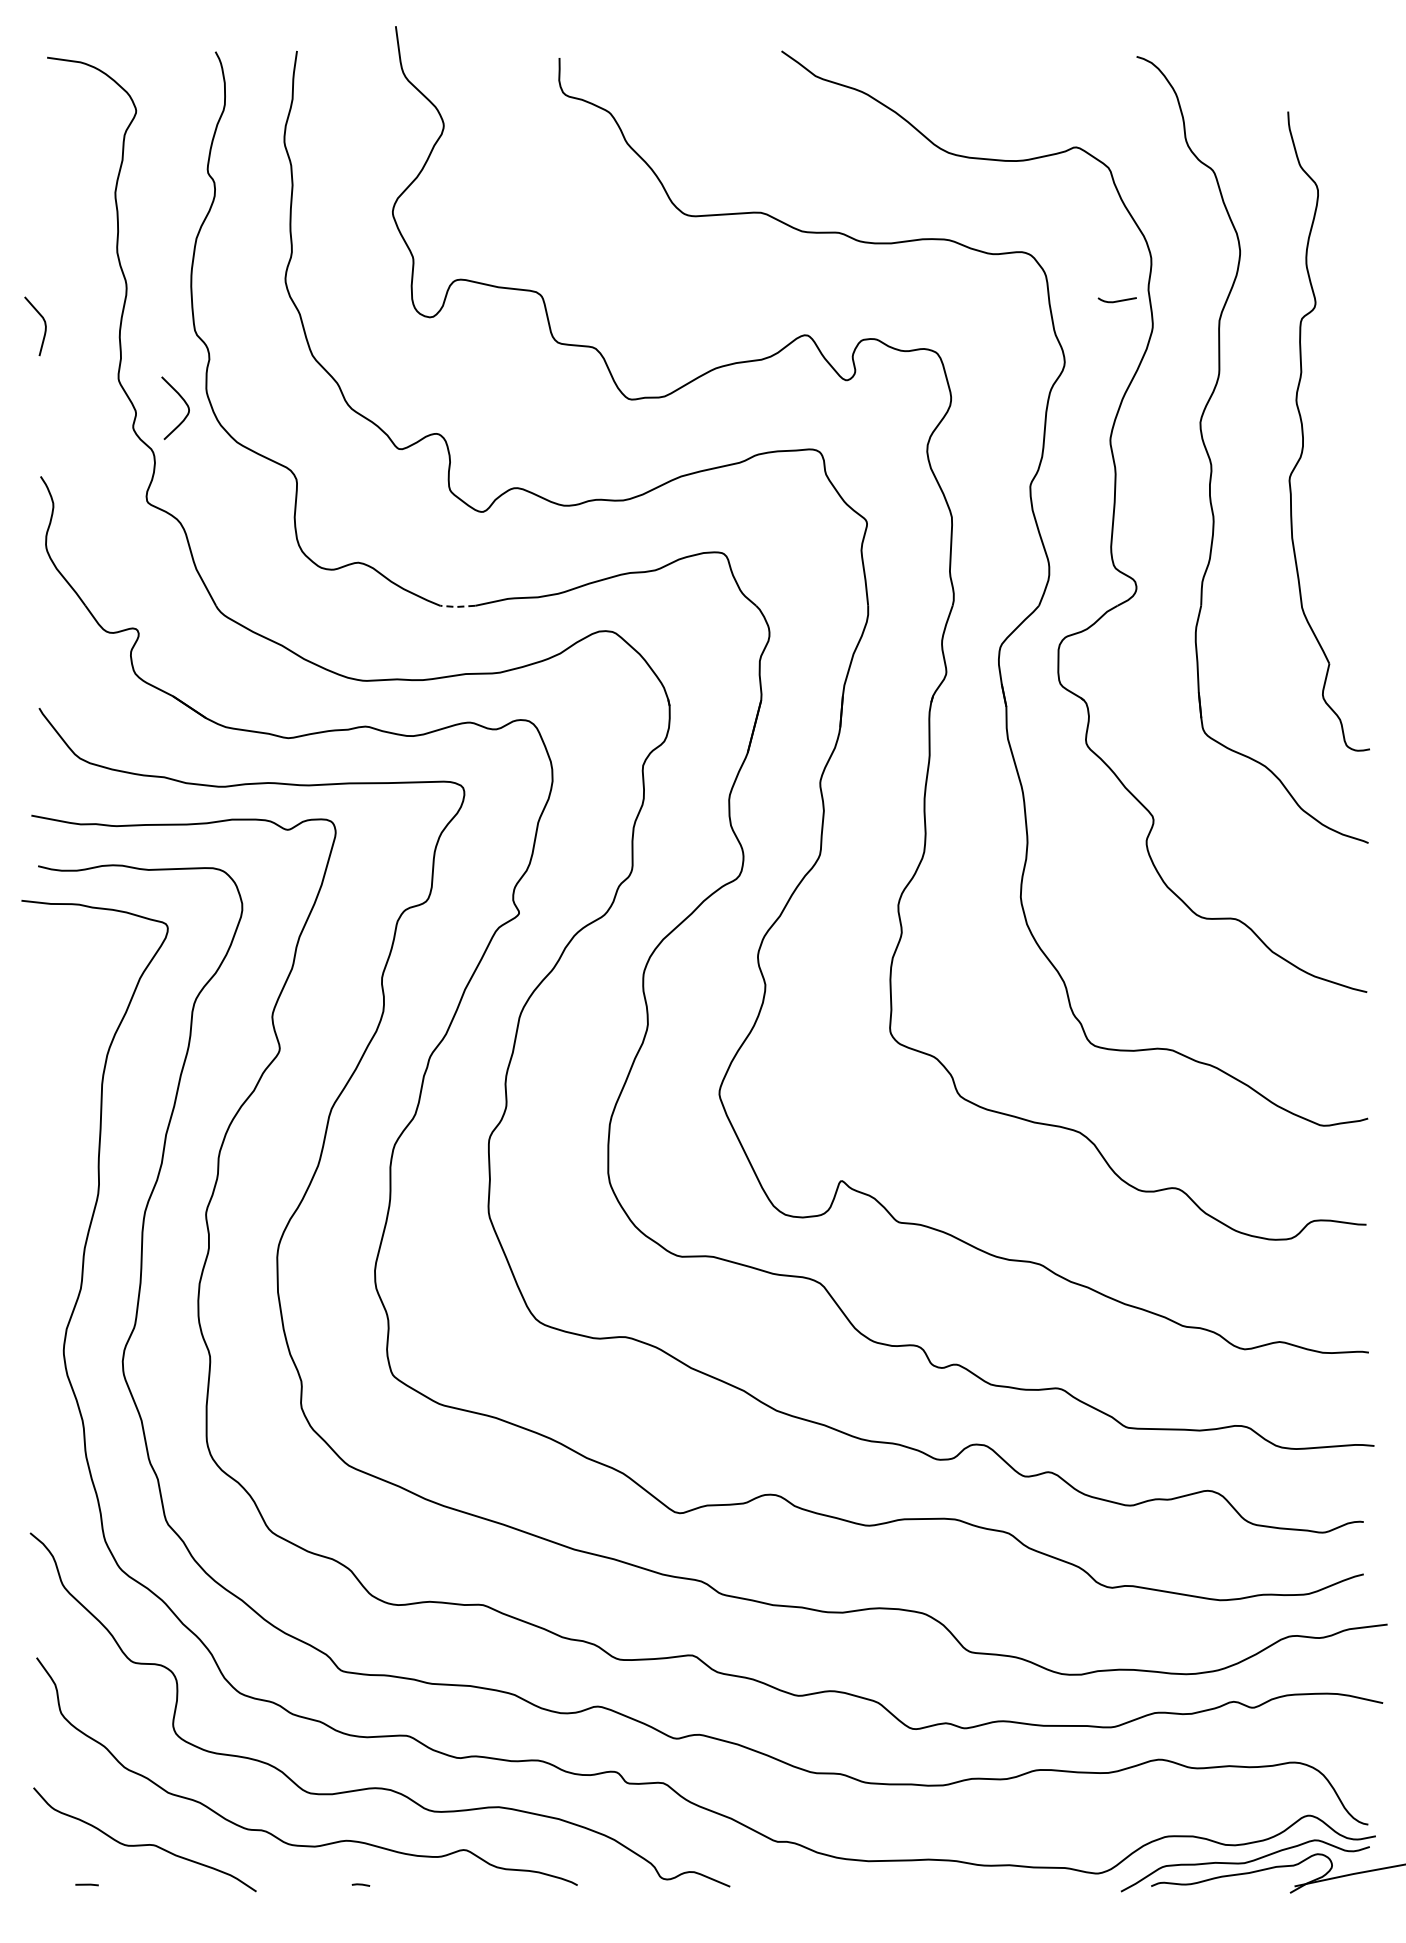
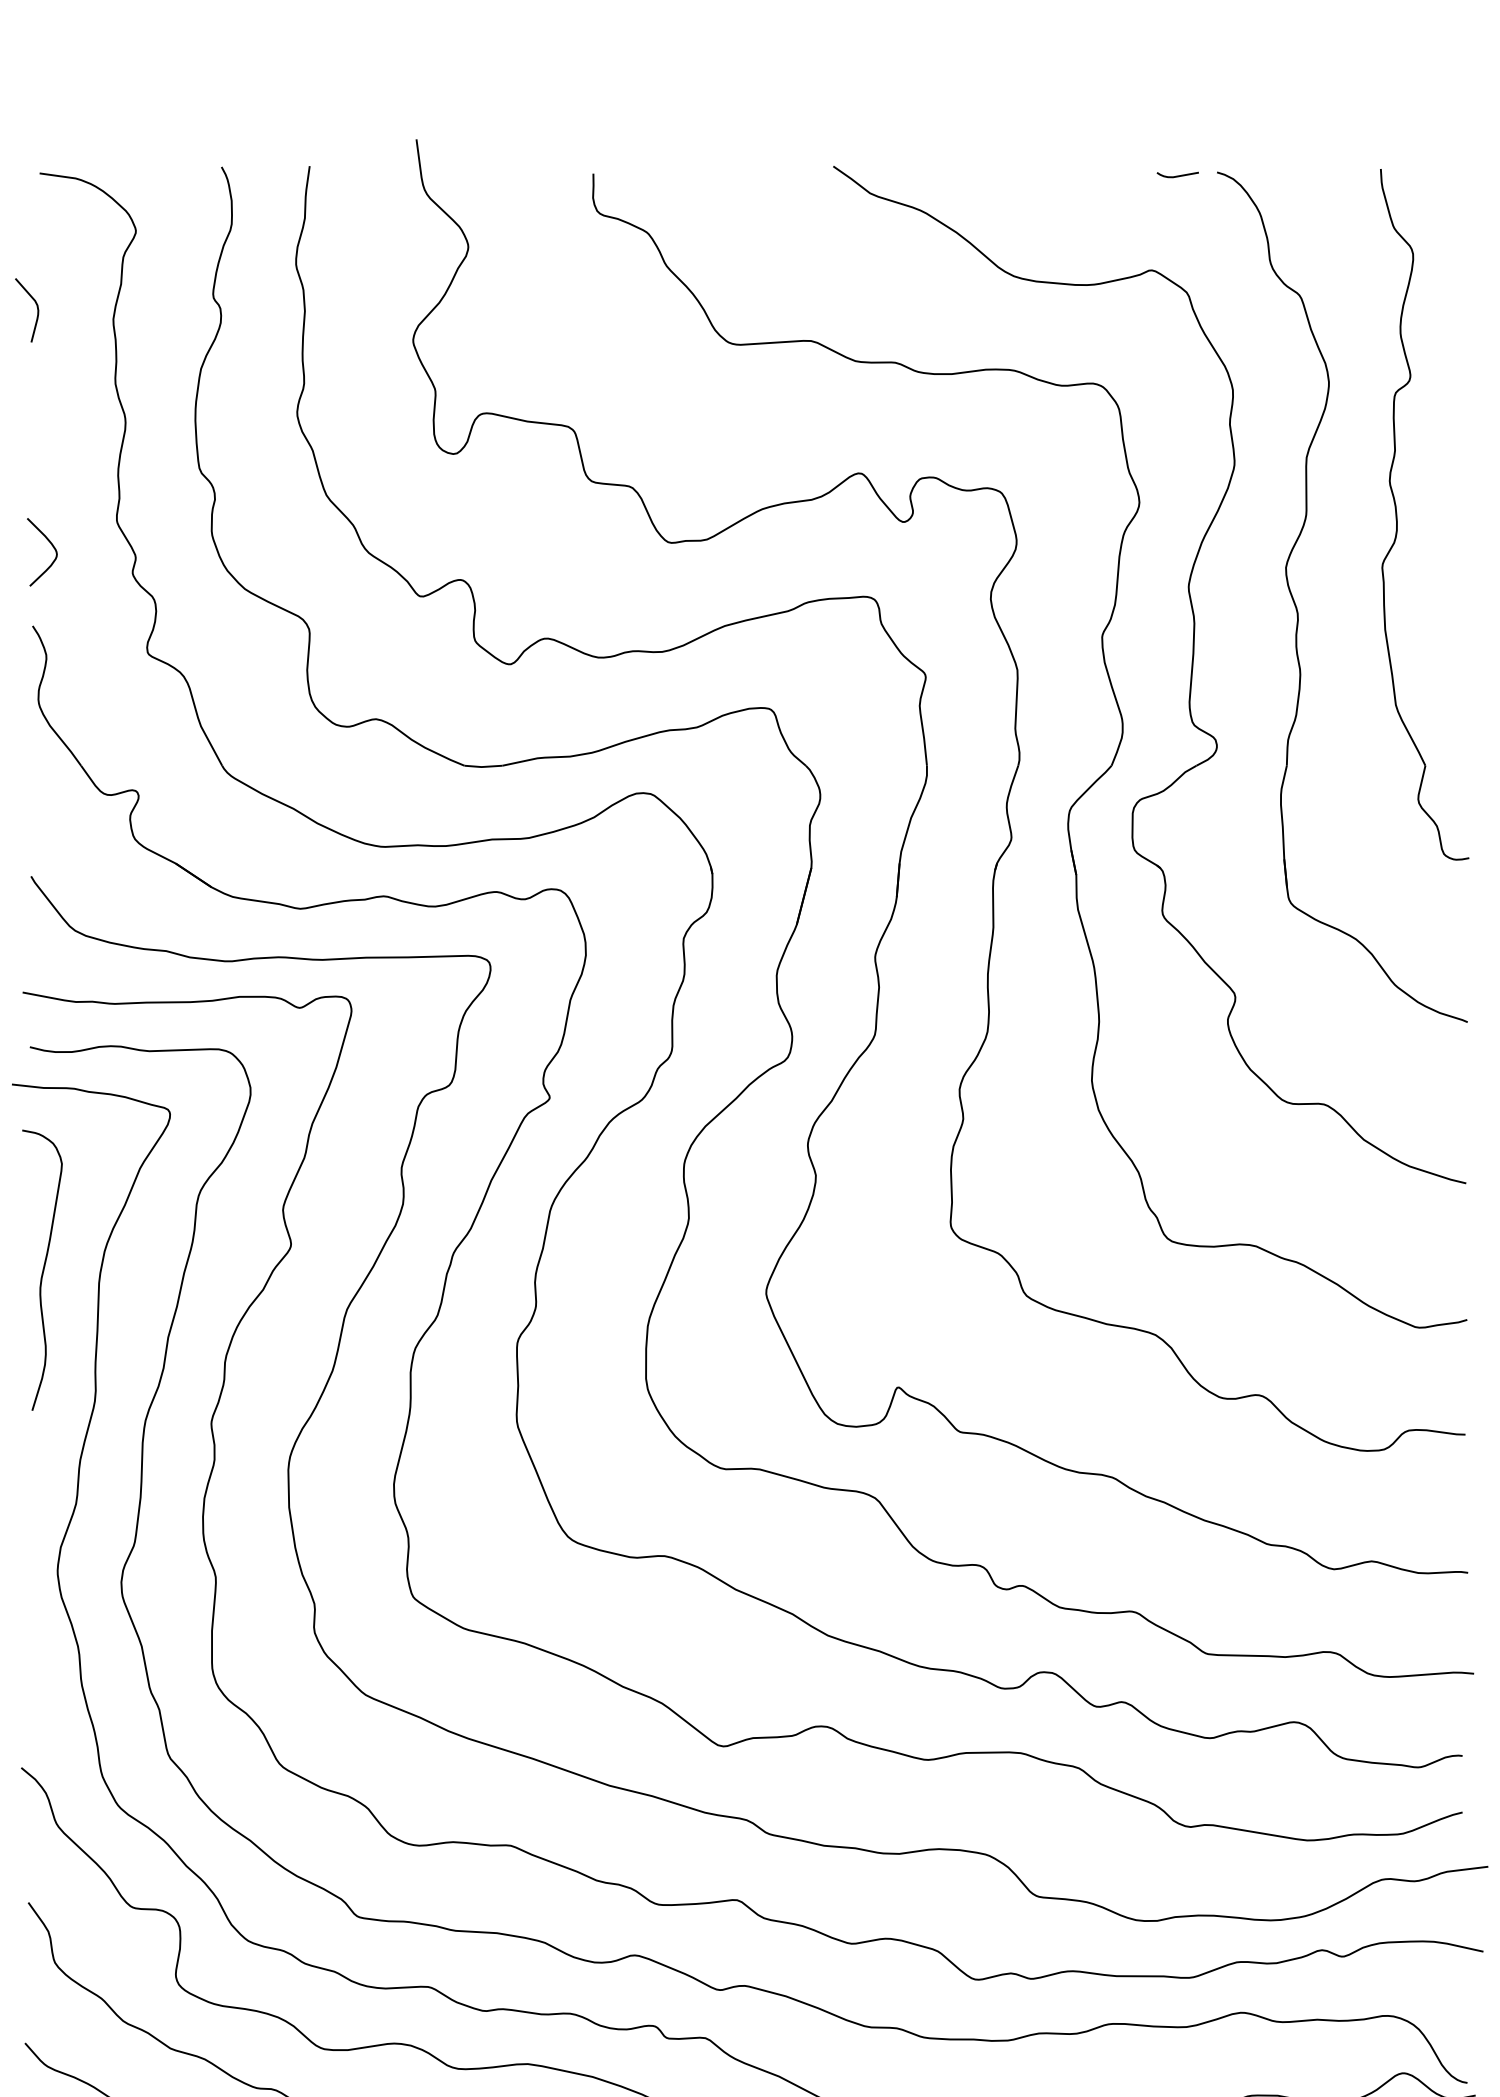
curve: (1116, 300) -> (1176, 175), moved
curve: (44, 325) -> (36, 309), moved
curve: (183, 401) -> (50, 544), moved
part: (1303, 431) -> (1397, 514), moved
line: (456, 606) -> (482, 766), dashed -> solid
curve: (49, 1072) -> (42, 1270), added

